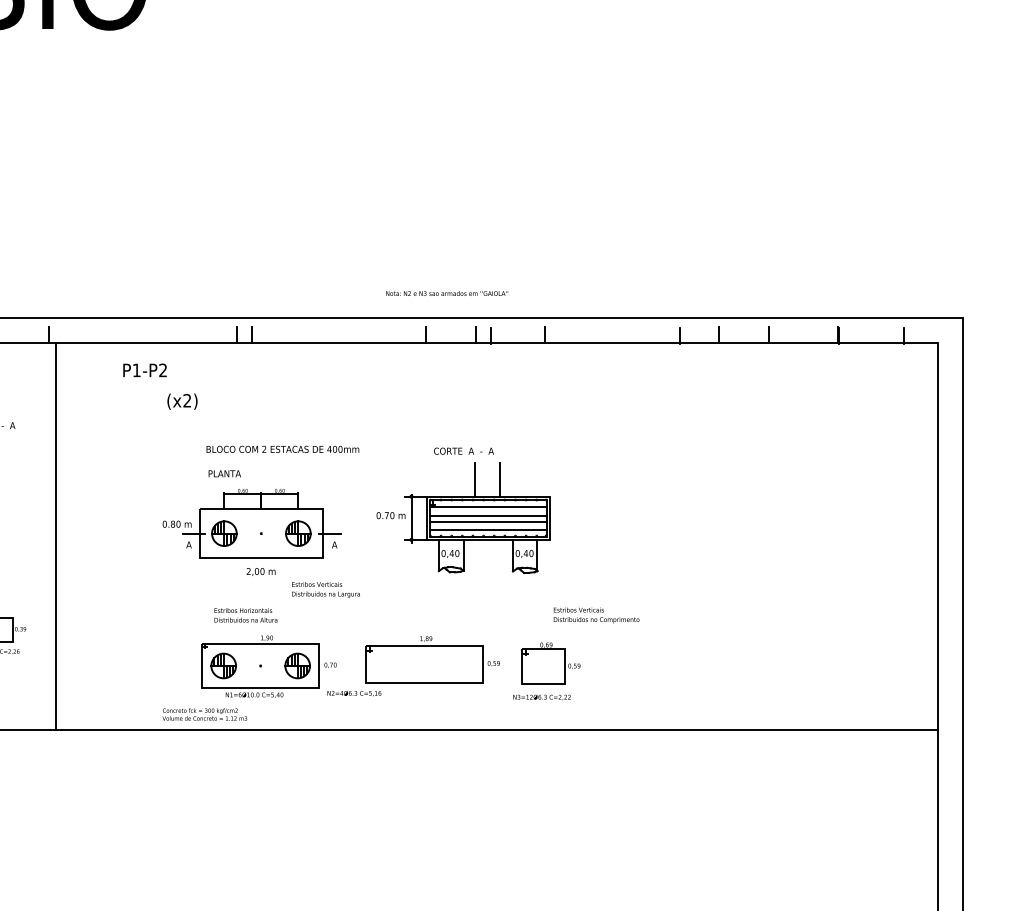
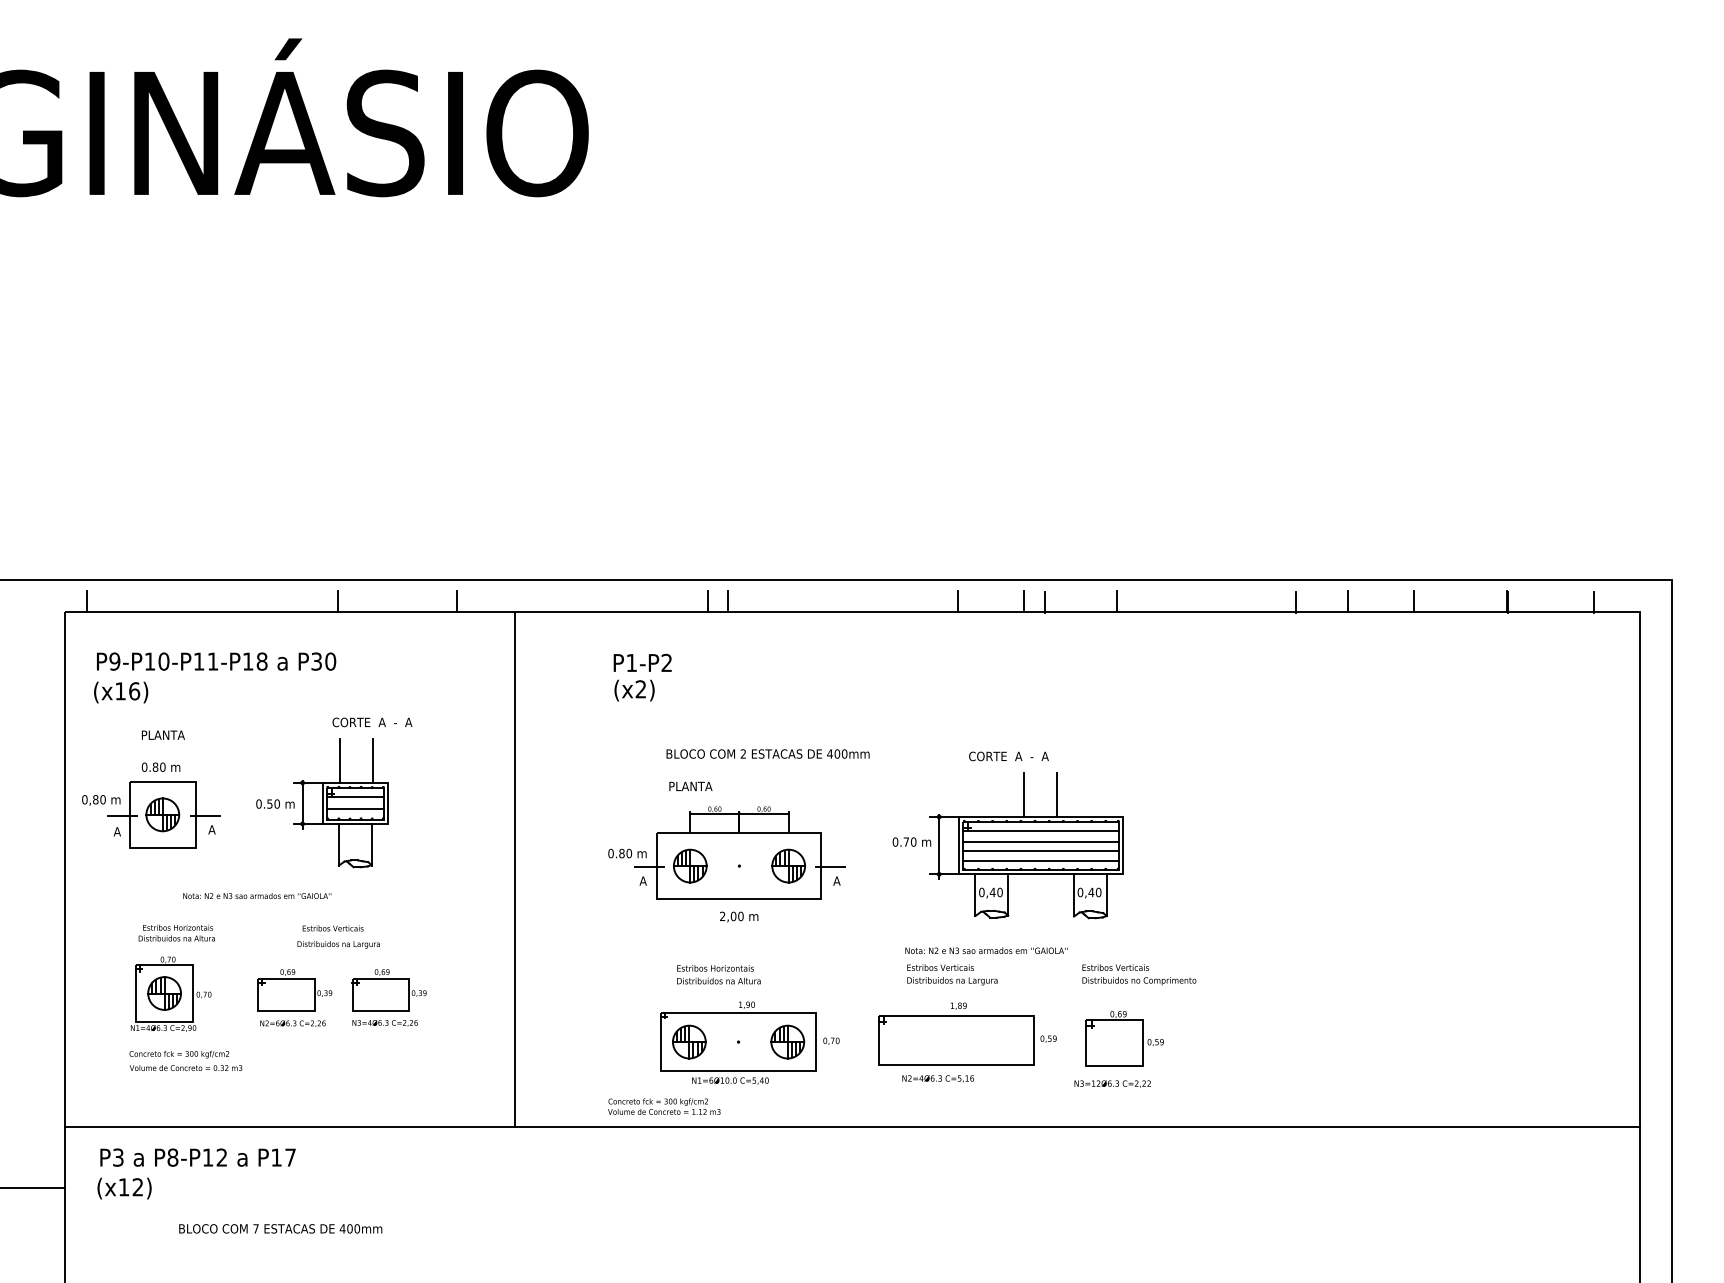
text: (447, 293) -> (986, 950), moved
text: (144, 370) -> (642, 662), moved
line: (55, 536) -> (514, 869), moved
text: (326, 589) -> (952, 974), moved
text: (596, 615) -> (1139, 974), moved
text: (353, 693) -> (937, 1078), moved

